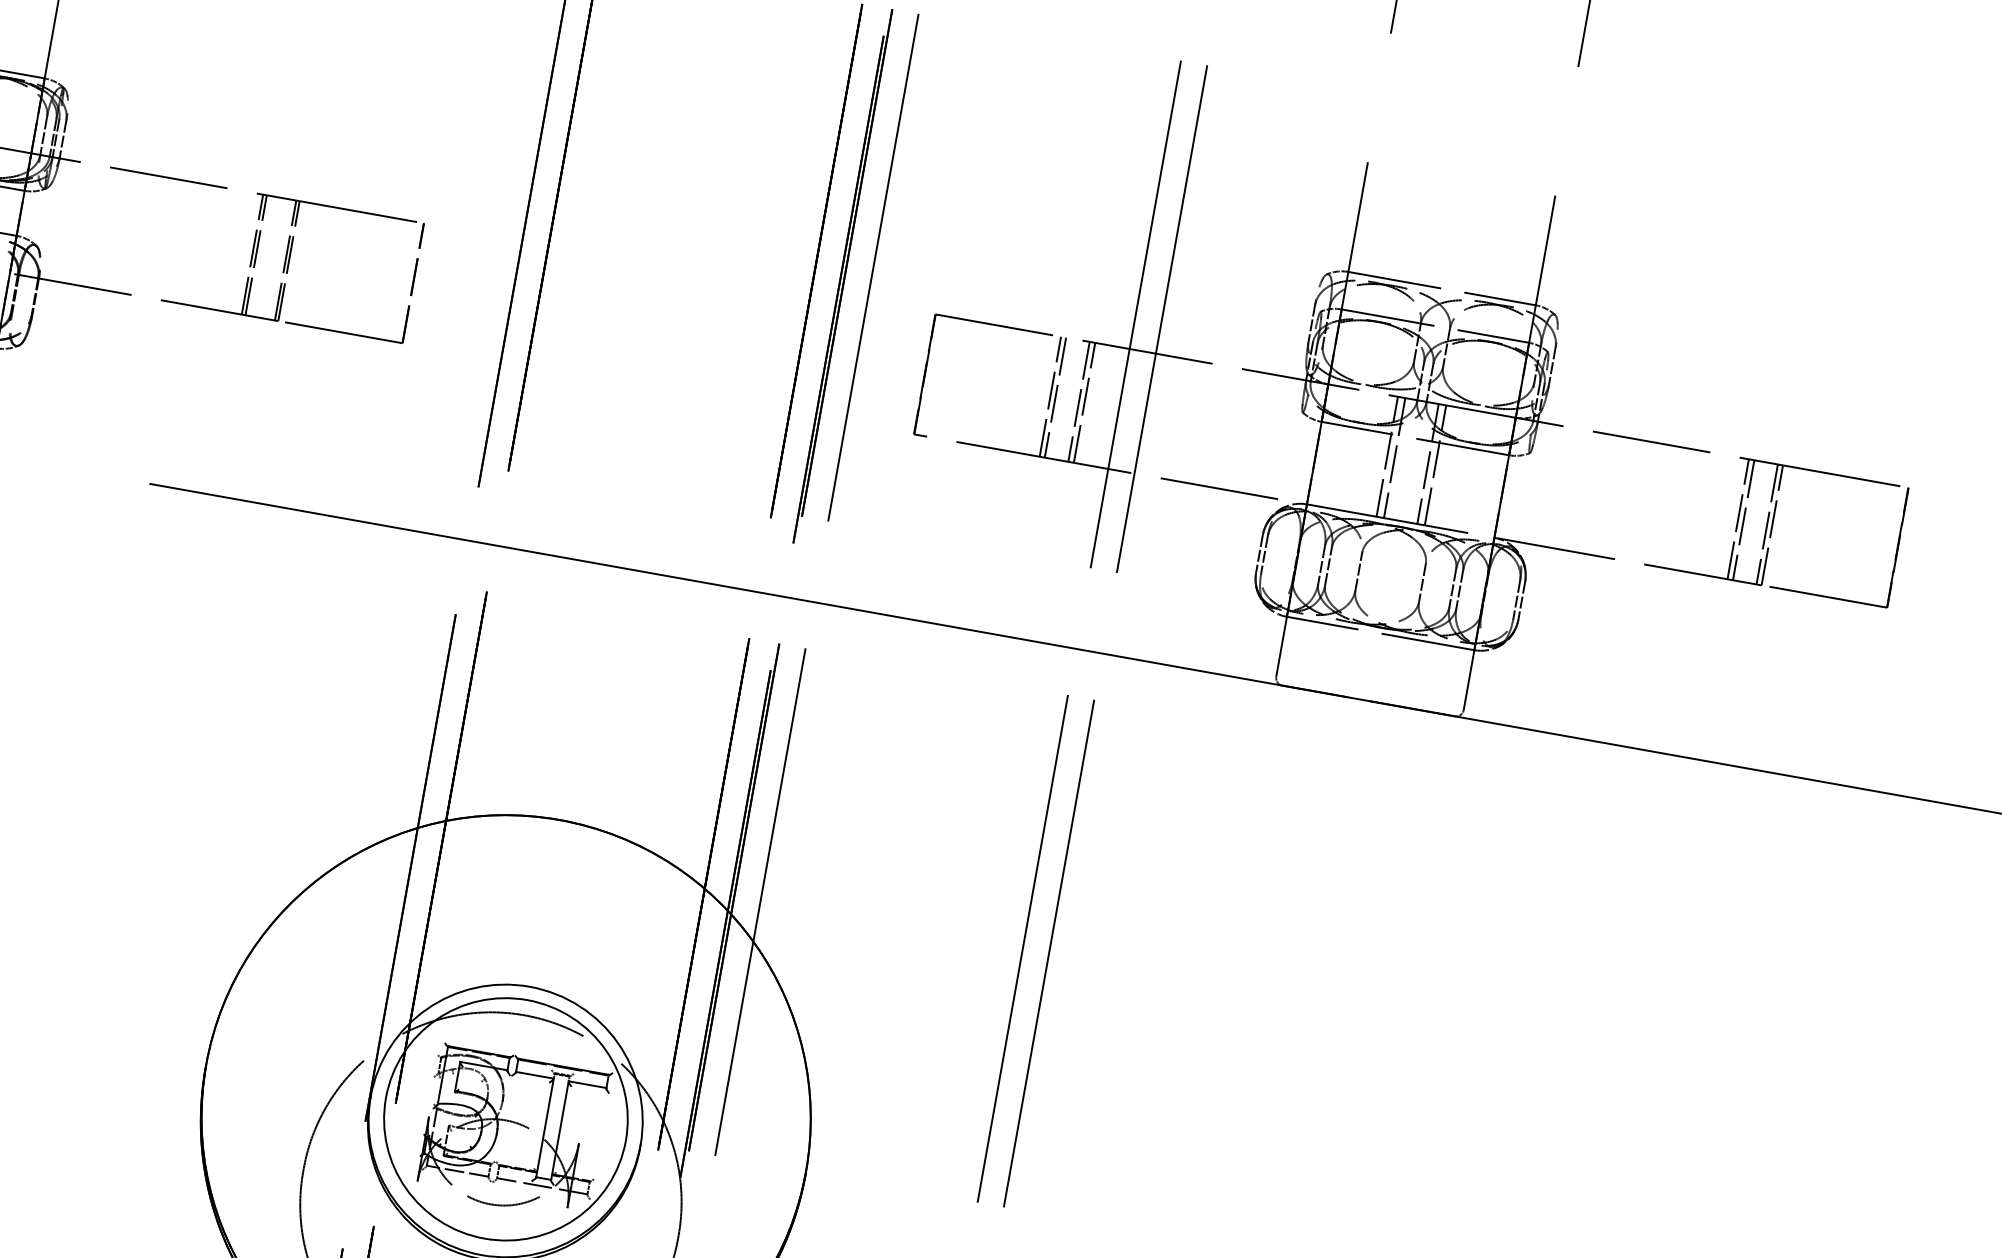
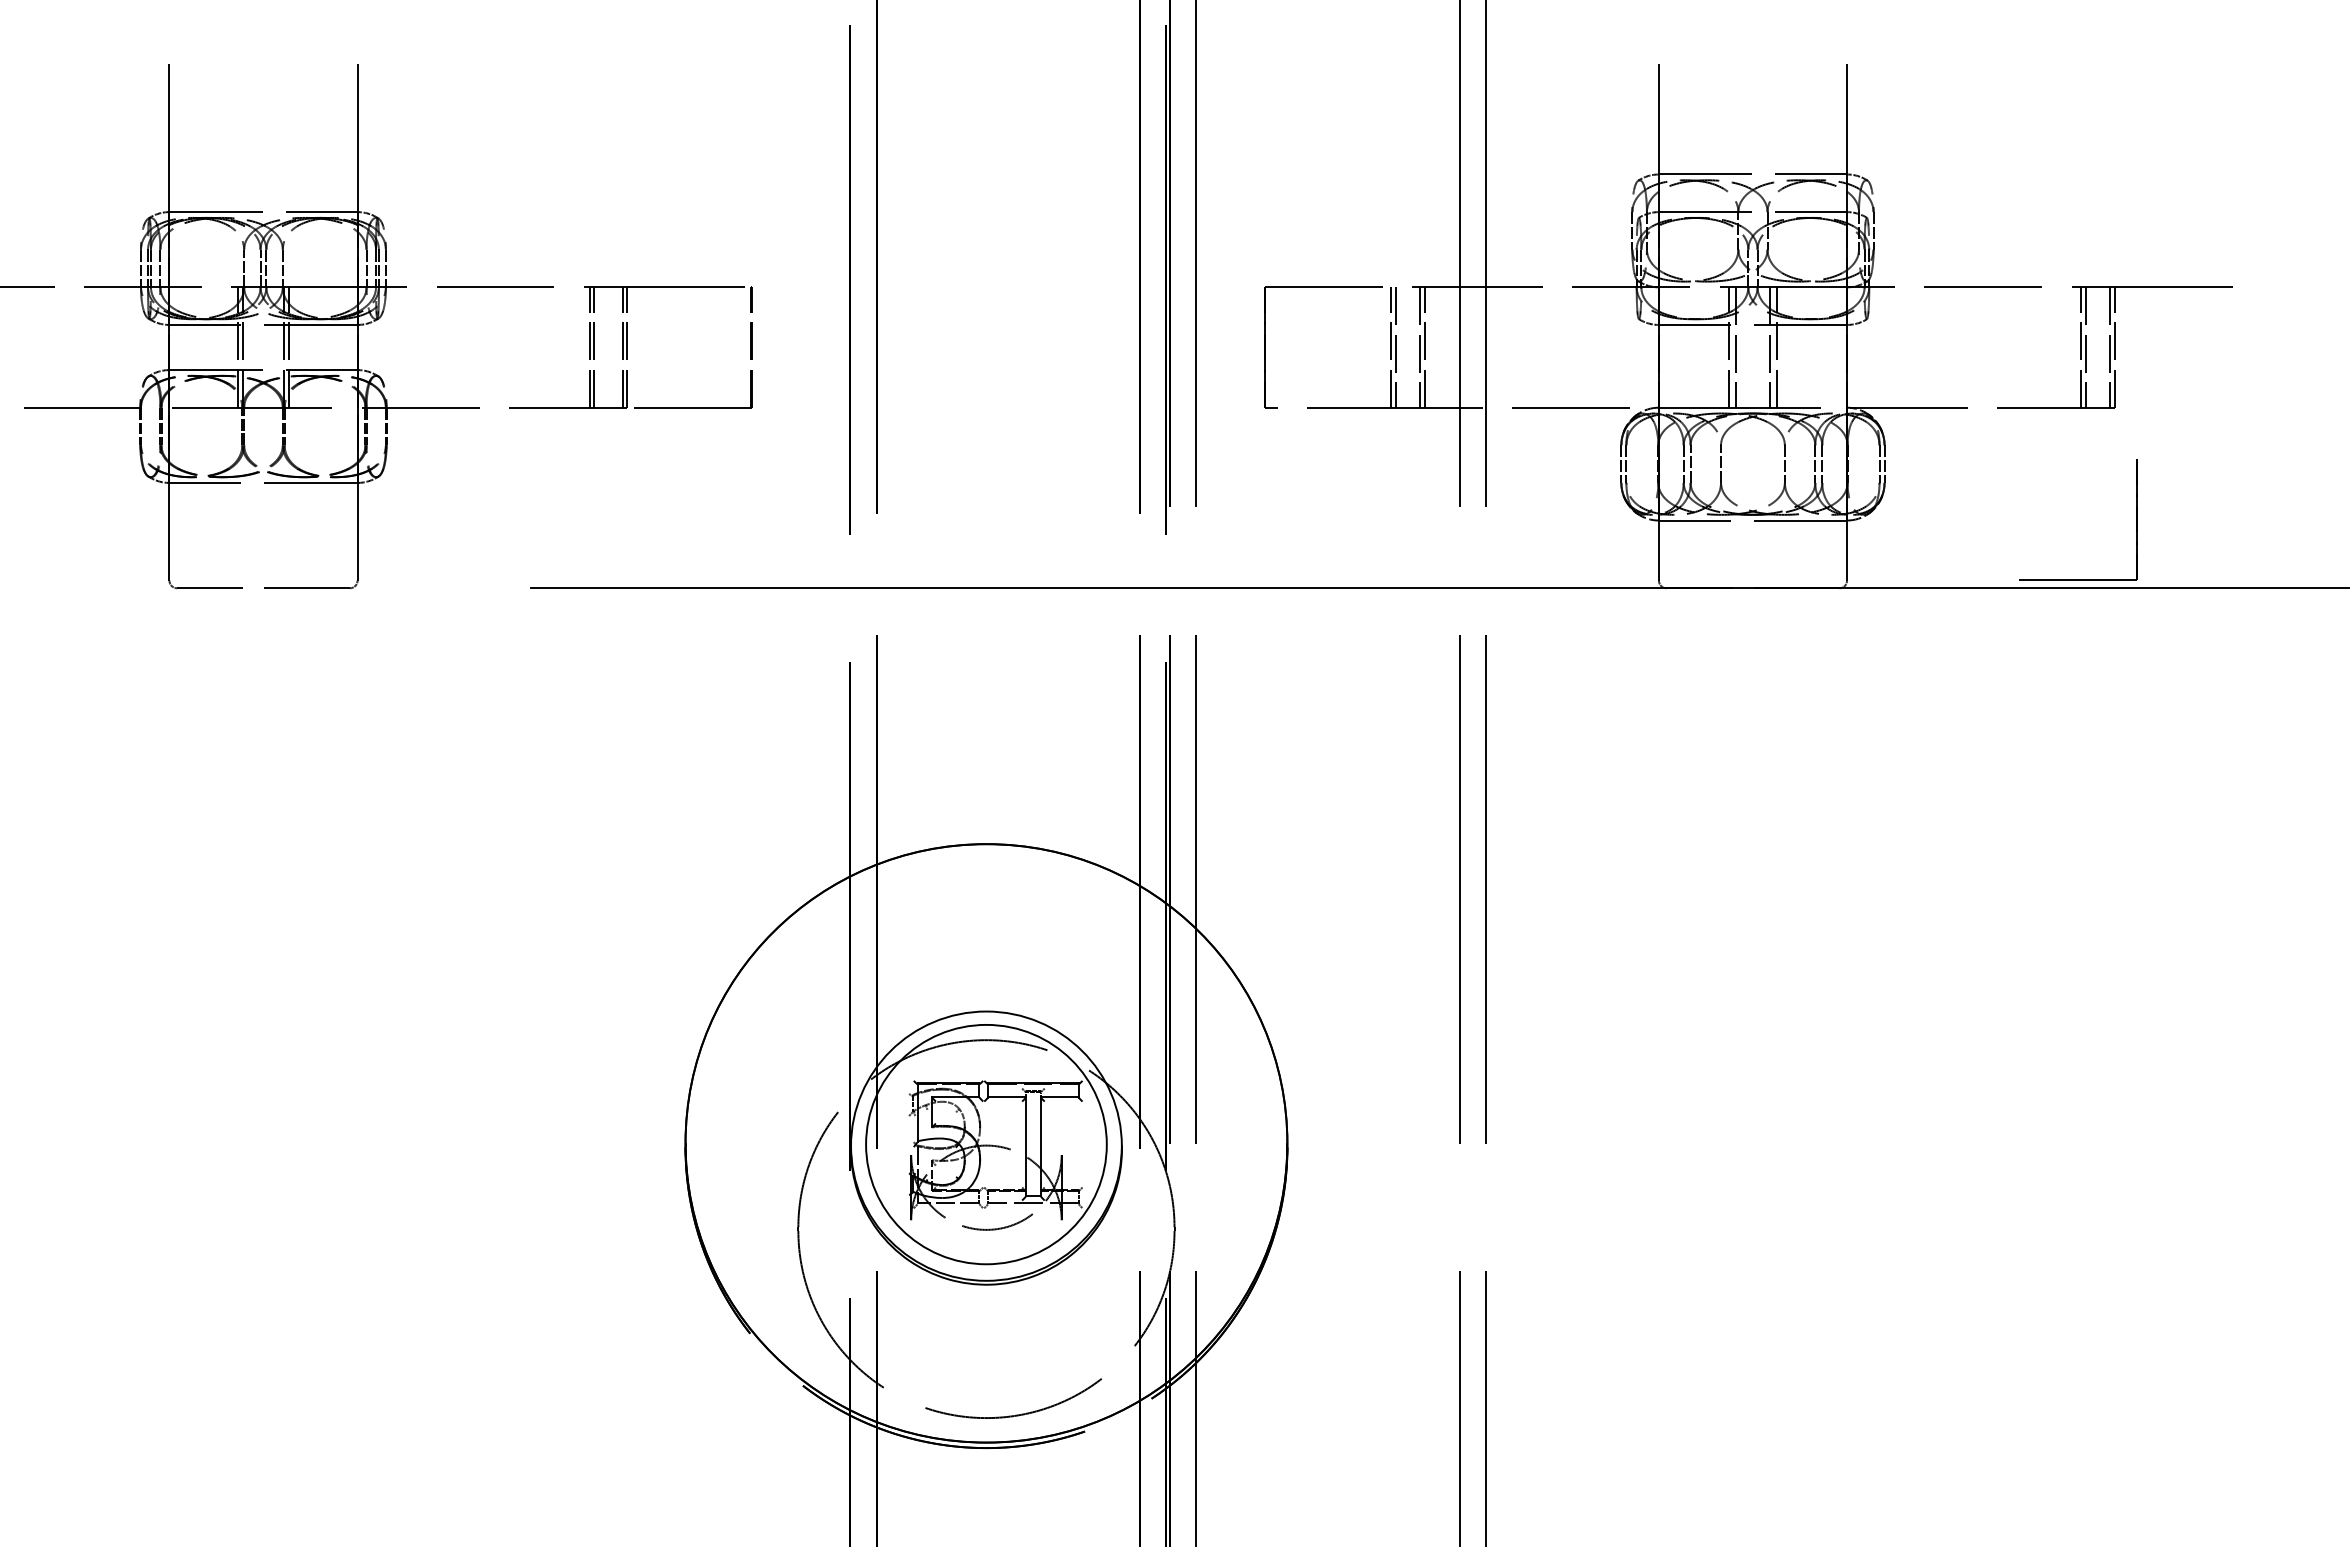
part: (1897, 547) -> (2136, 519), moved

